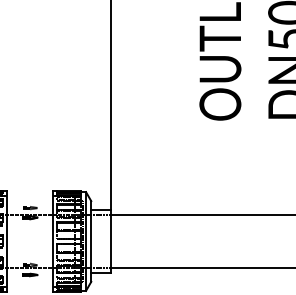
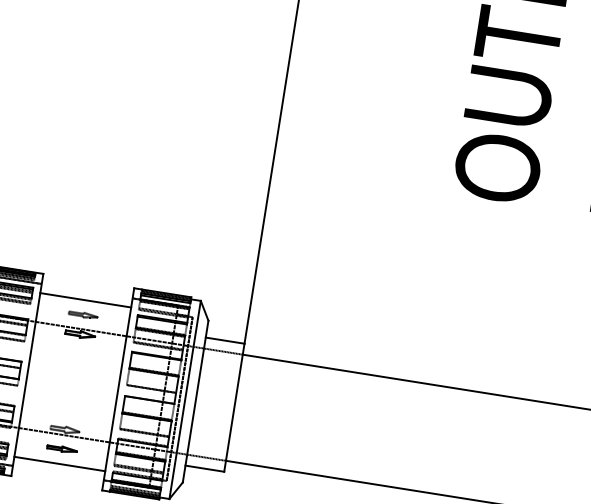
line: (29, 200) -> (84, 299), added
line: (29, 282) -> (58, 464), added

